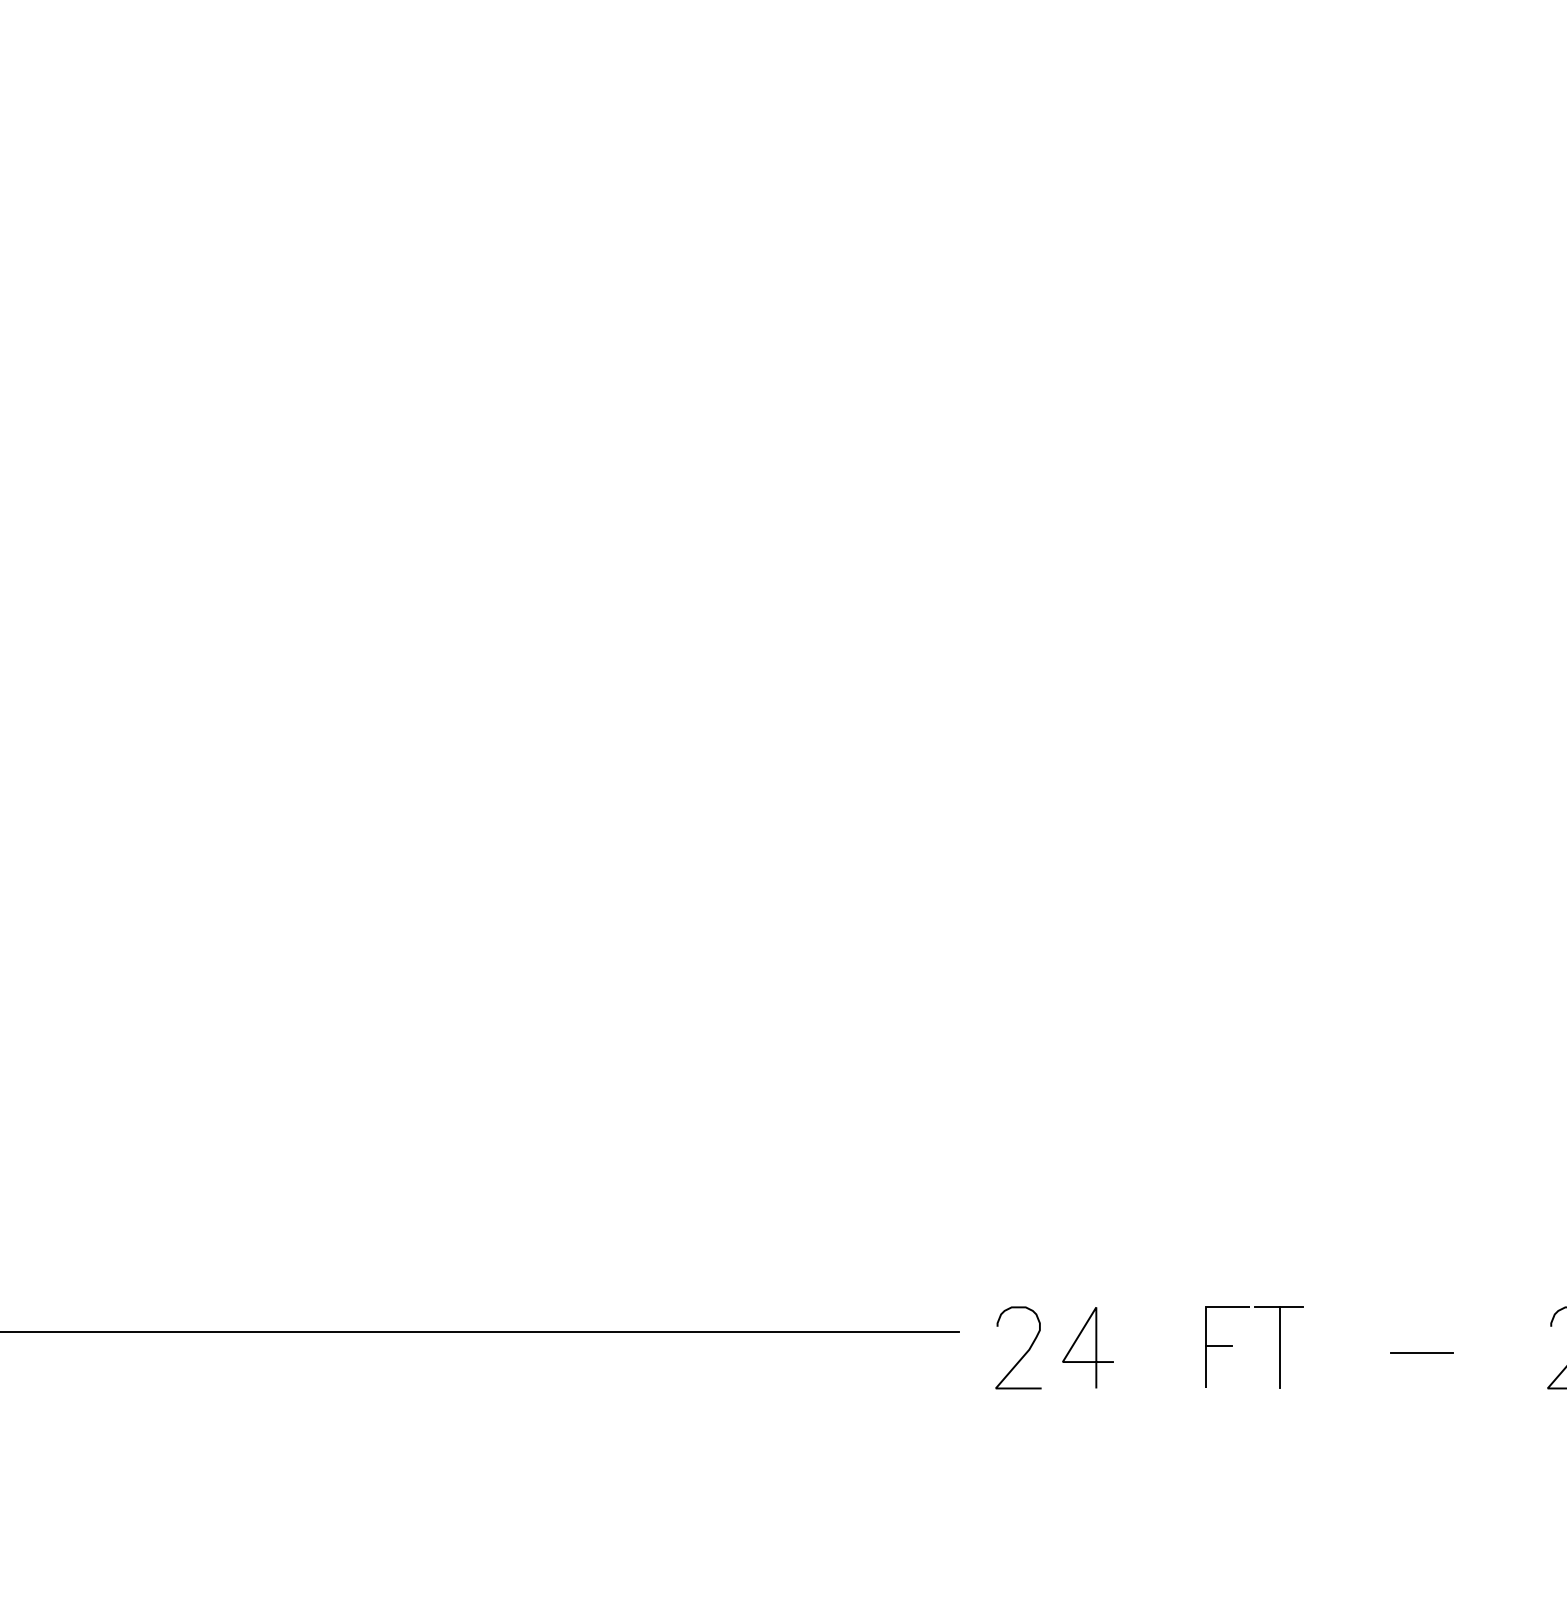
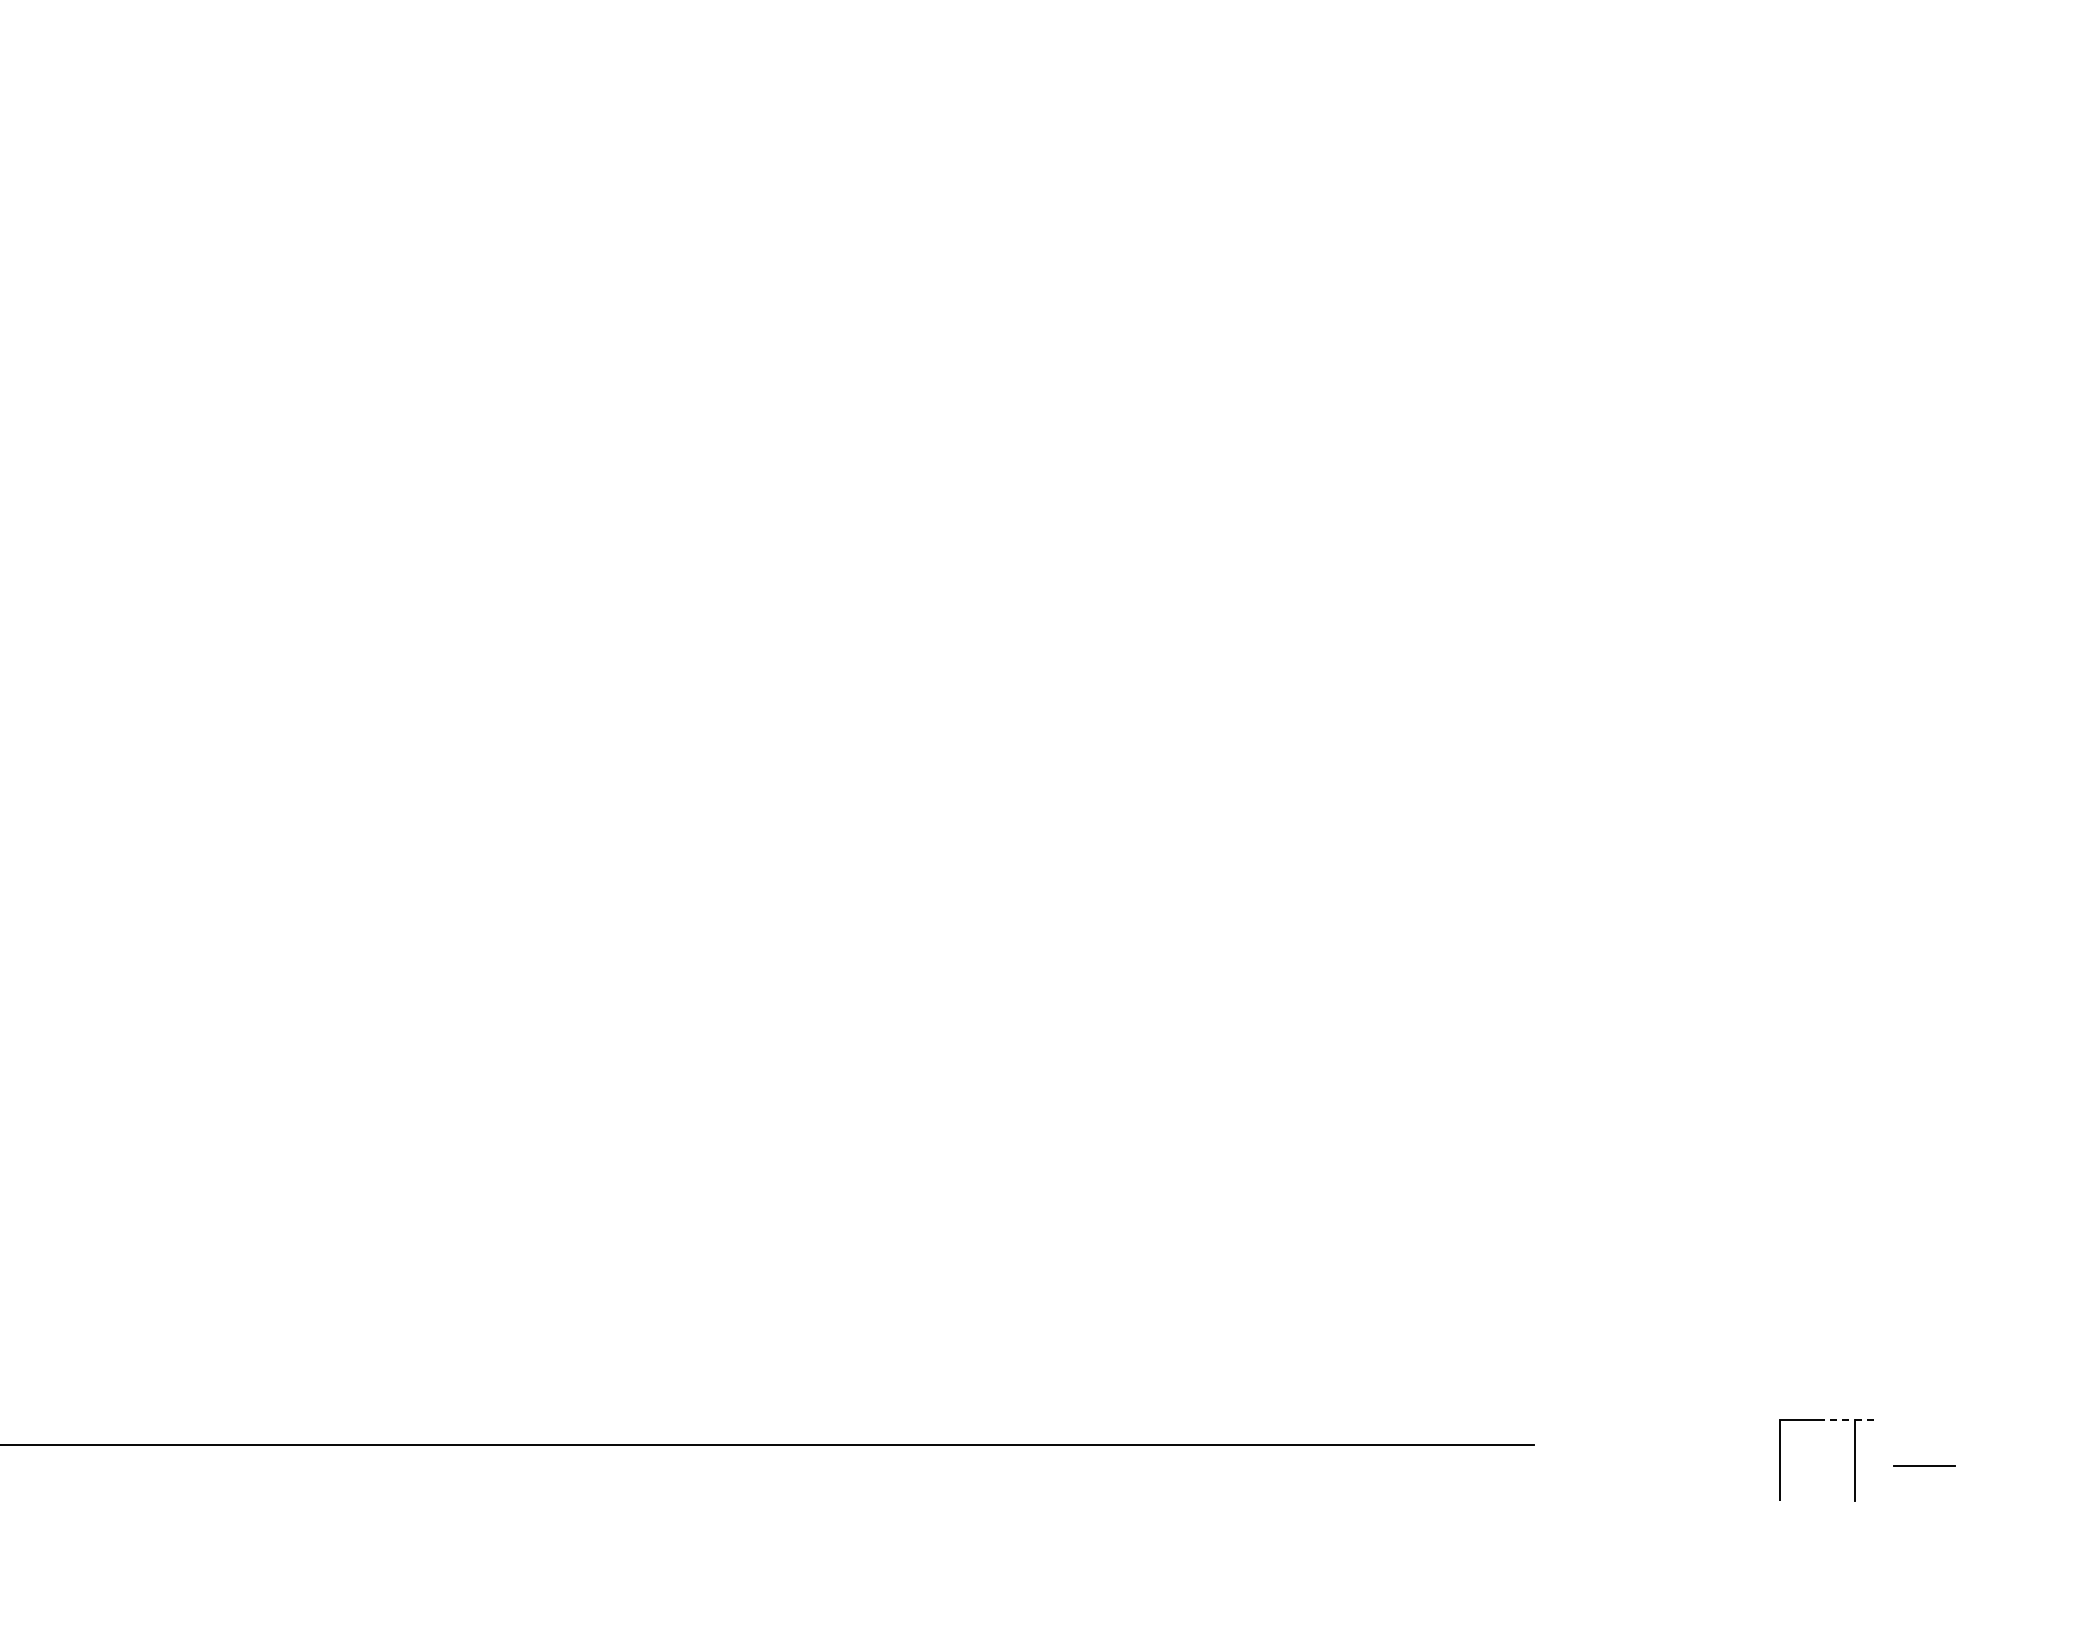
line: (1278, 1307) -> (1853, 1420), solid -> dashed
line: (1218, 1345) -> (1793, 1458), removed
line: (1095, 1347) -> (1670, 1460), removed
line: (1421, 1352) -> (1924, 1465), moved
curve: (1024, 1353) -> (1599, 1466), removed

